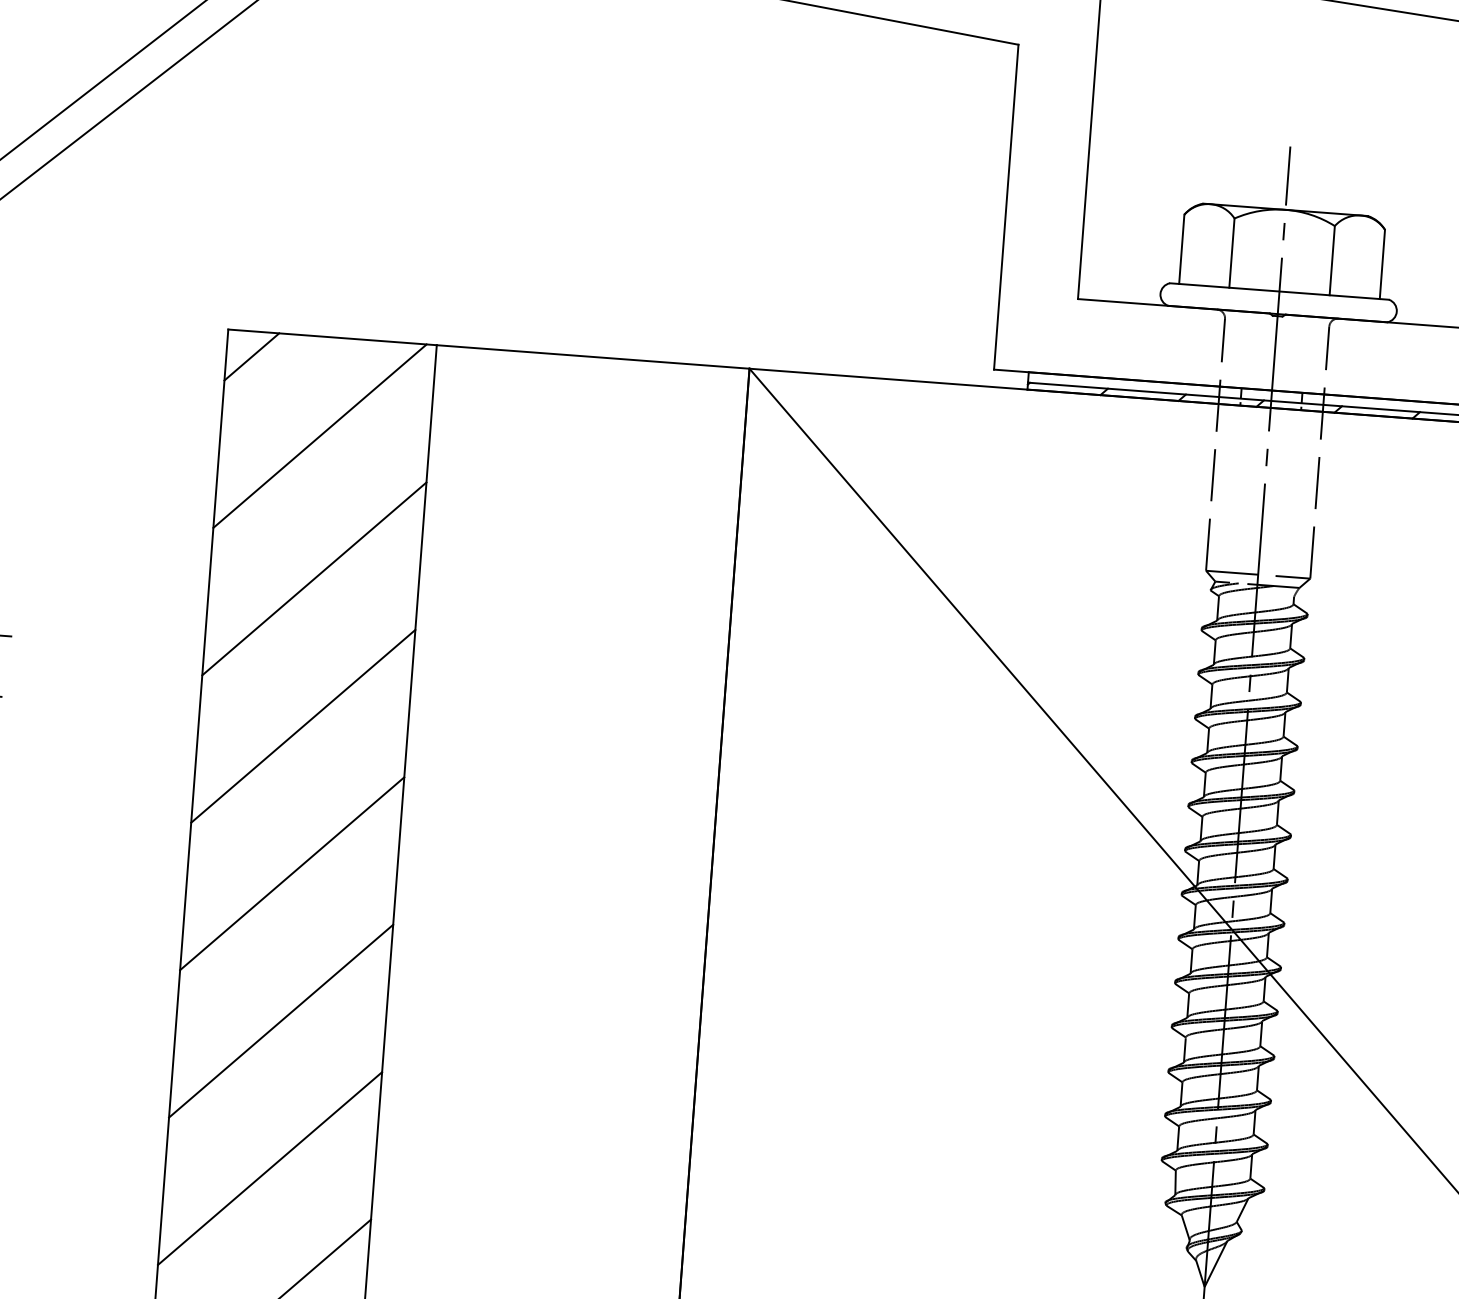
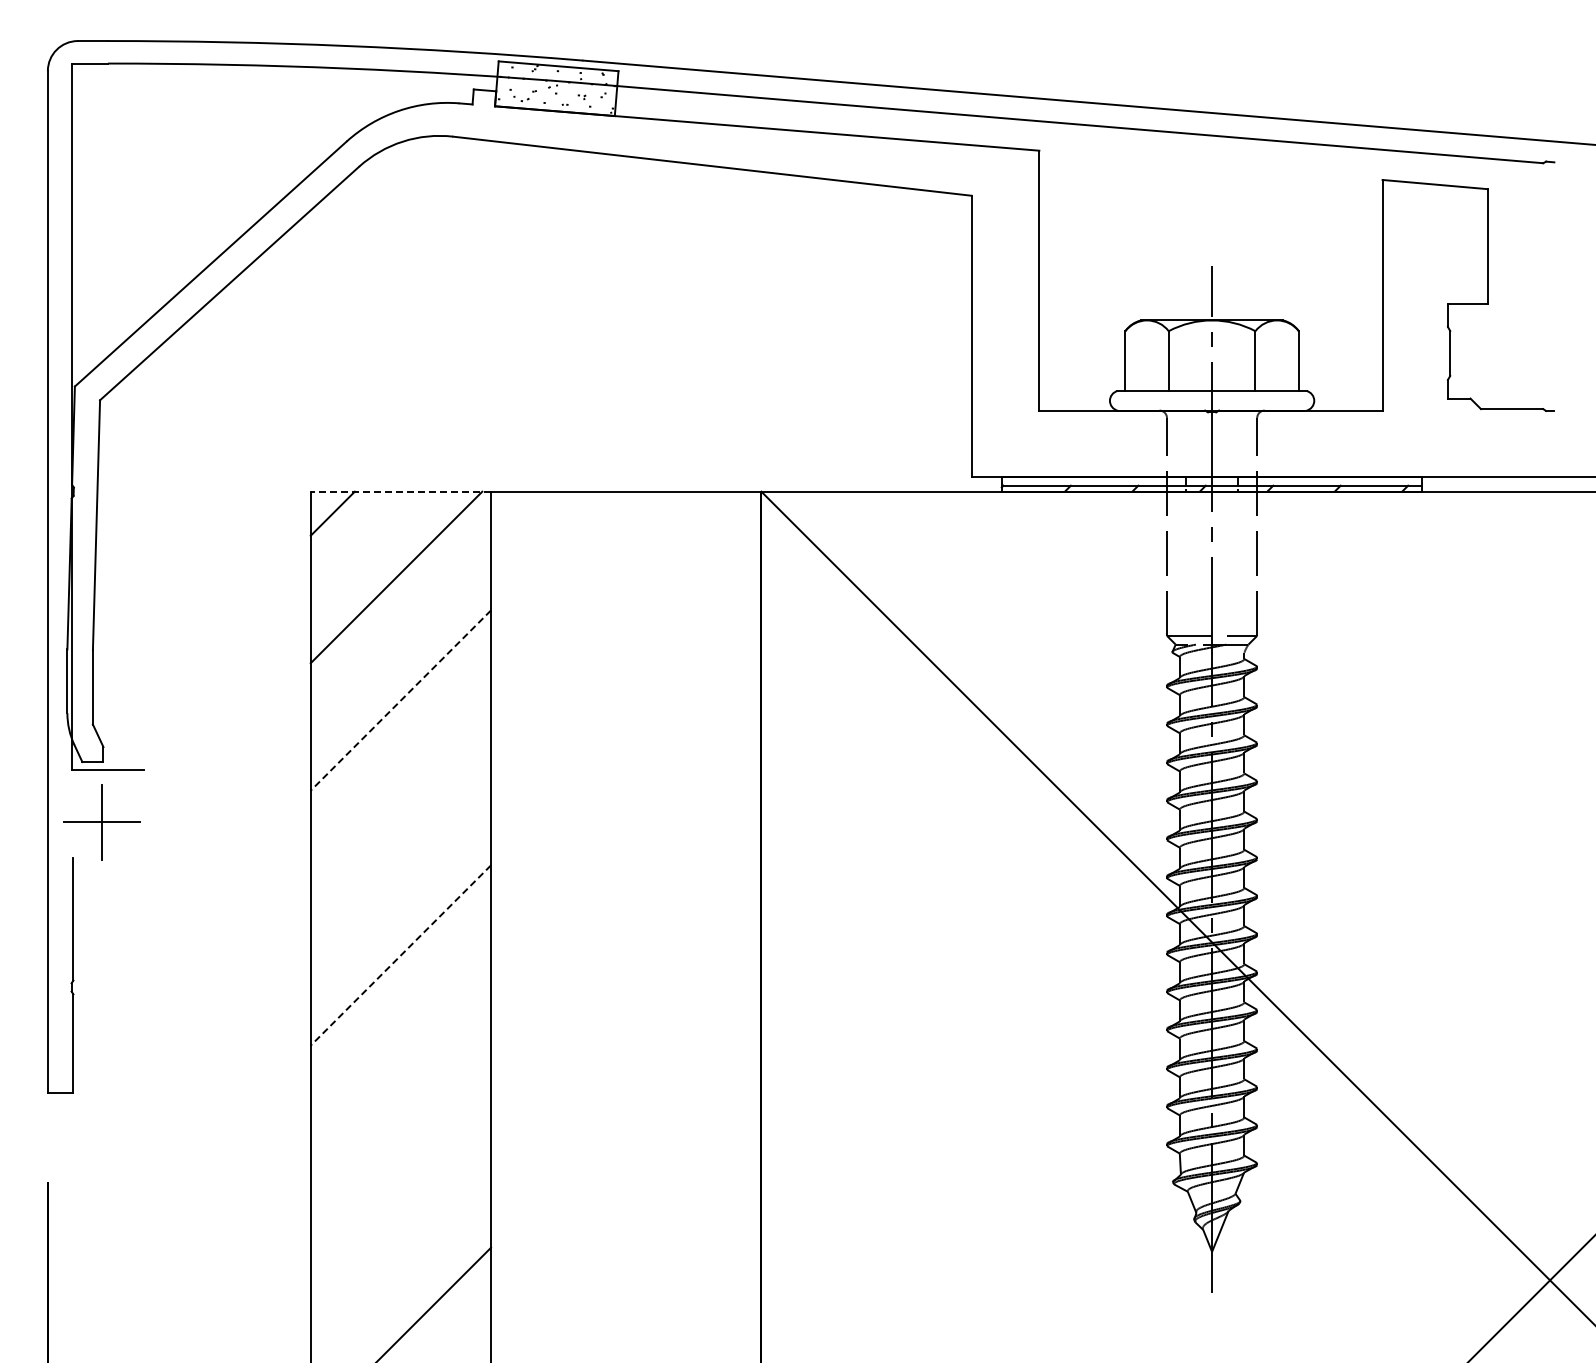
line: (332, 337) -> (400, 491), solid -> dashed
line: (313, 578) -> (400, 700), solid -> dashed
line: (302, 725) -> (400, 827), removed
line: (291, 873) -> (400, 955), solid -> dashed
line: (280, 1020) -> (400, 1082), removed
line: (269, 1168) -> (400, 1210), removed

